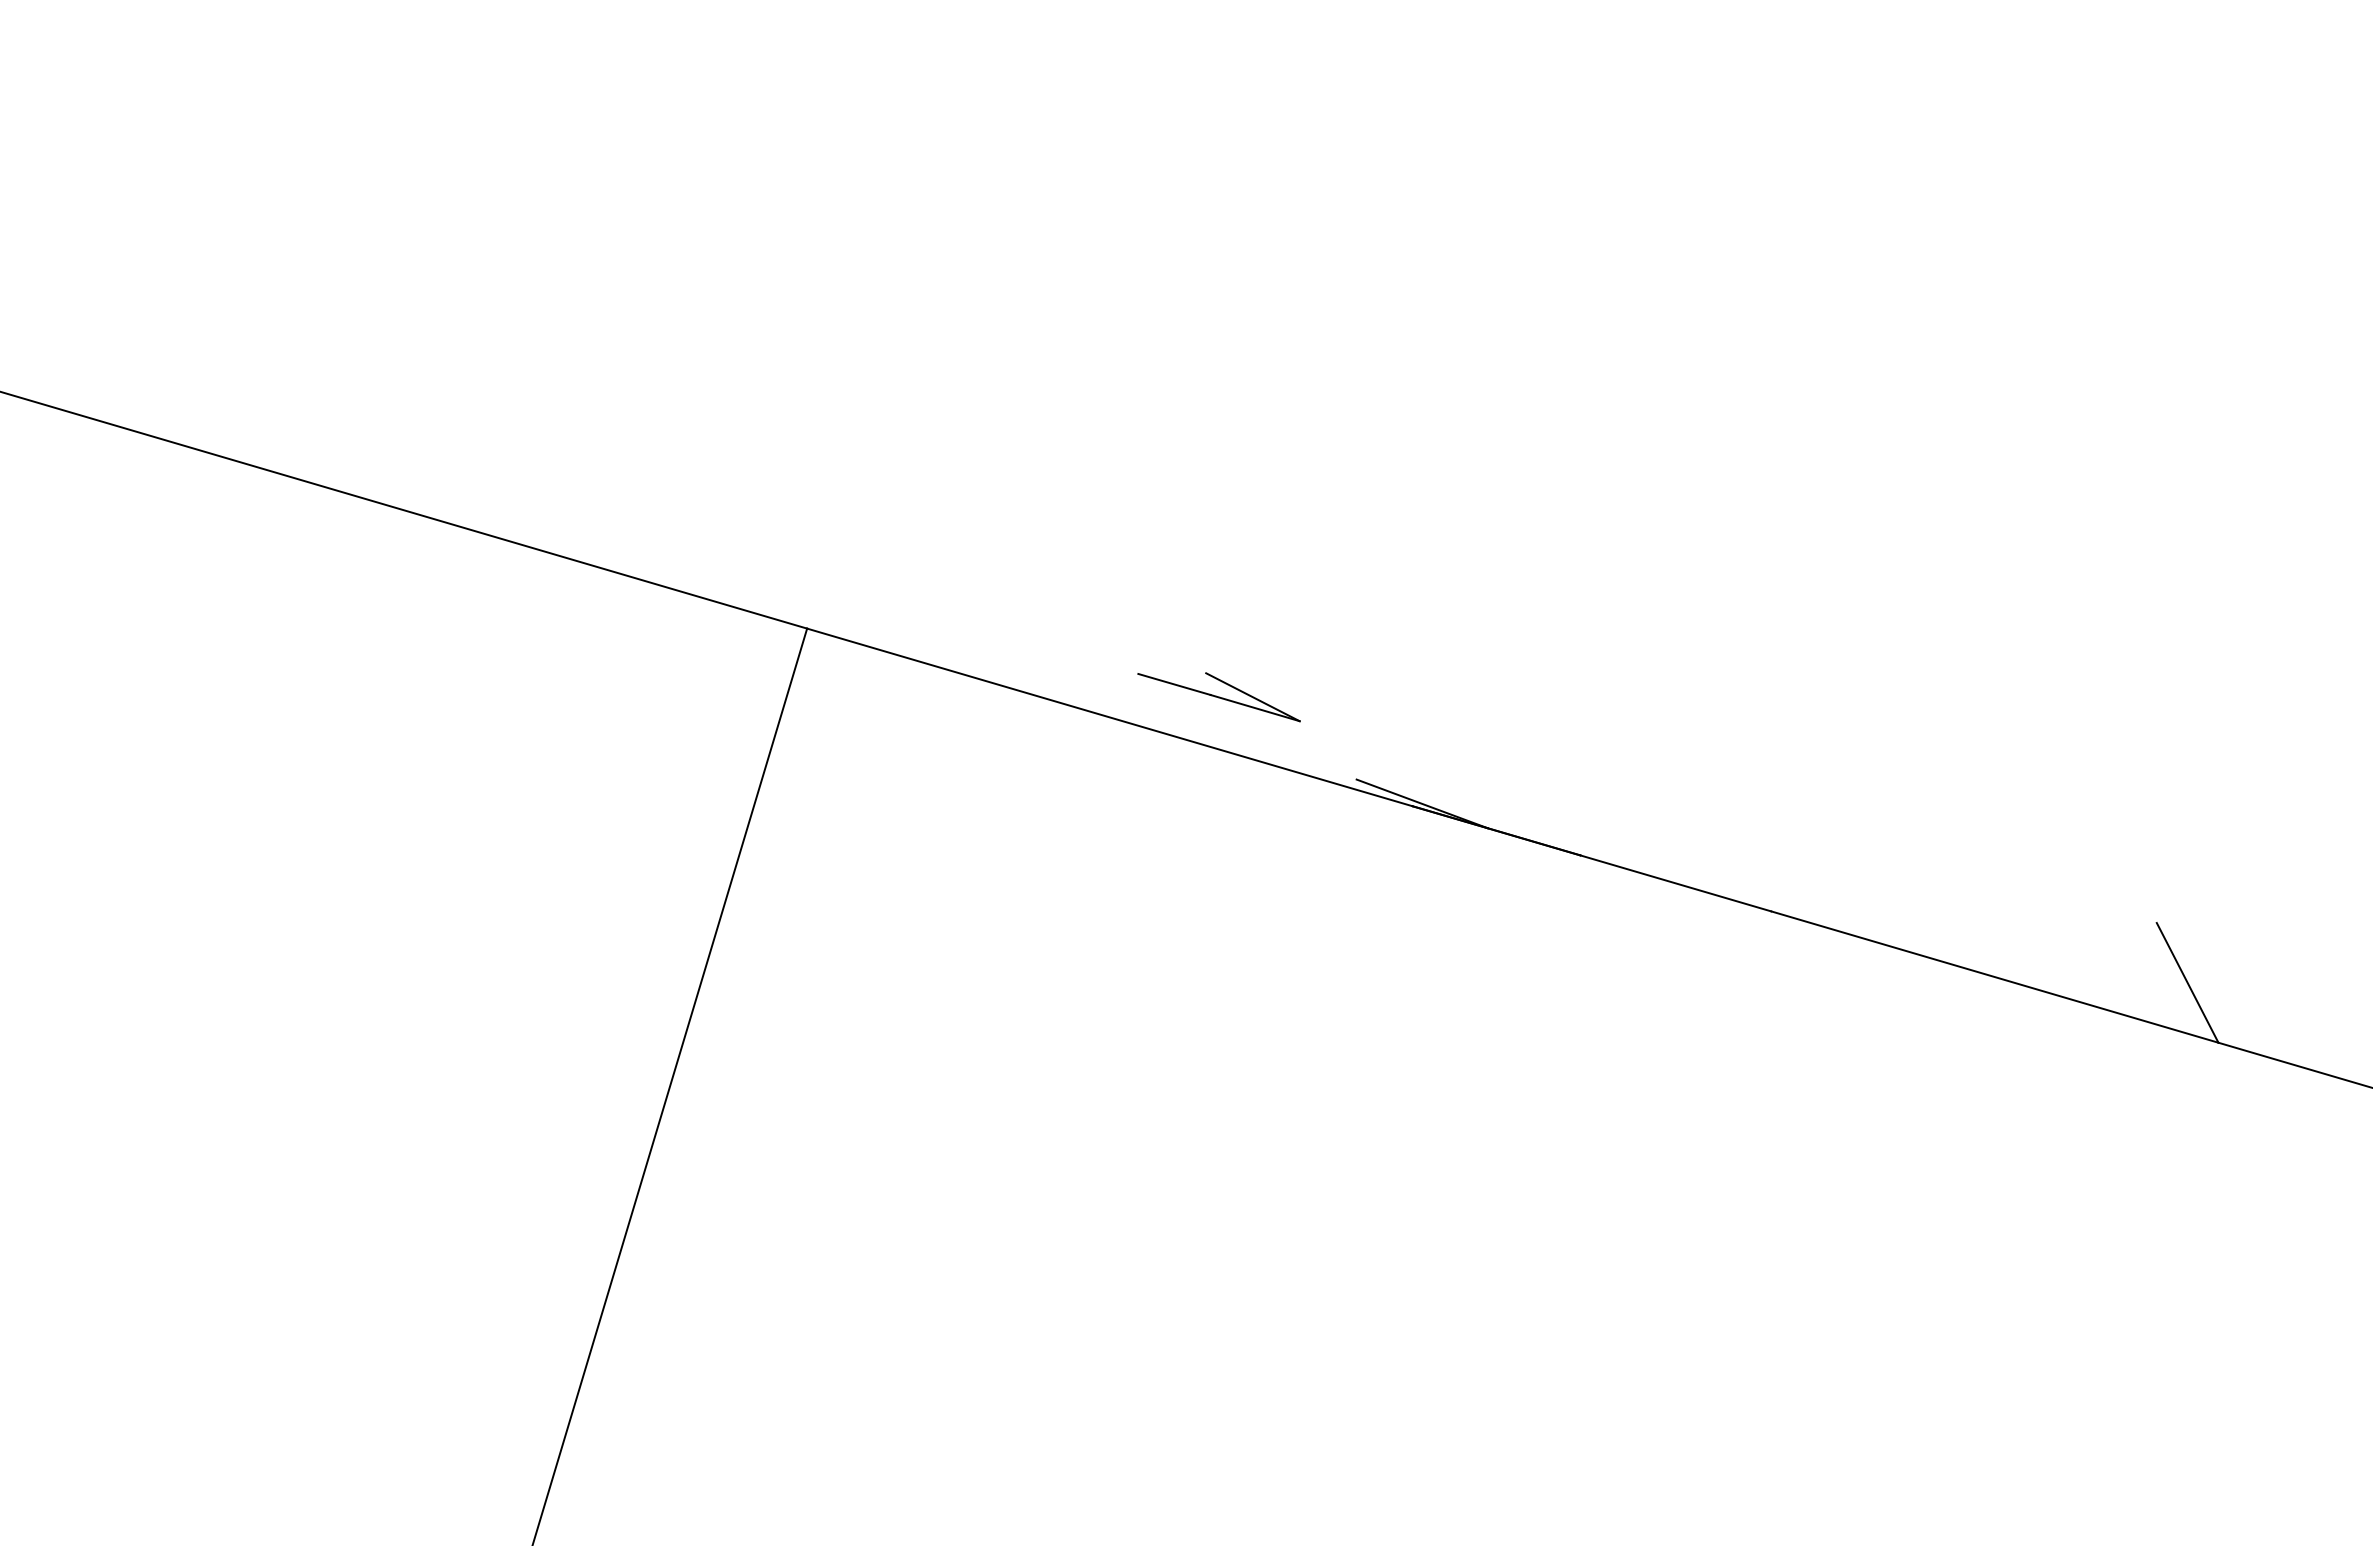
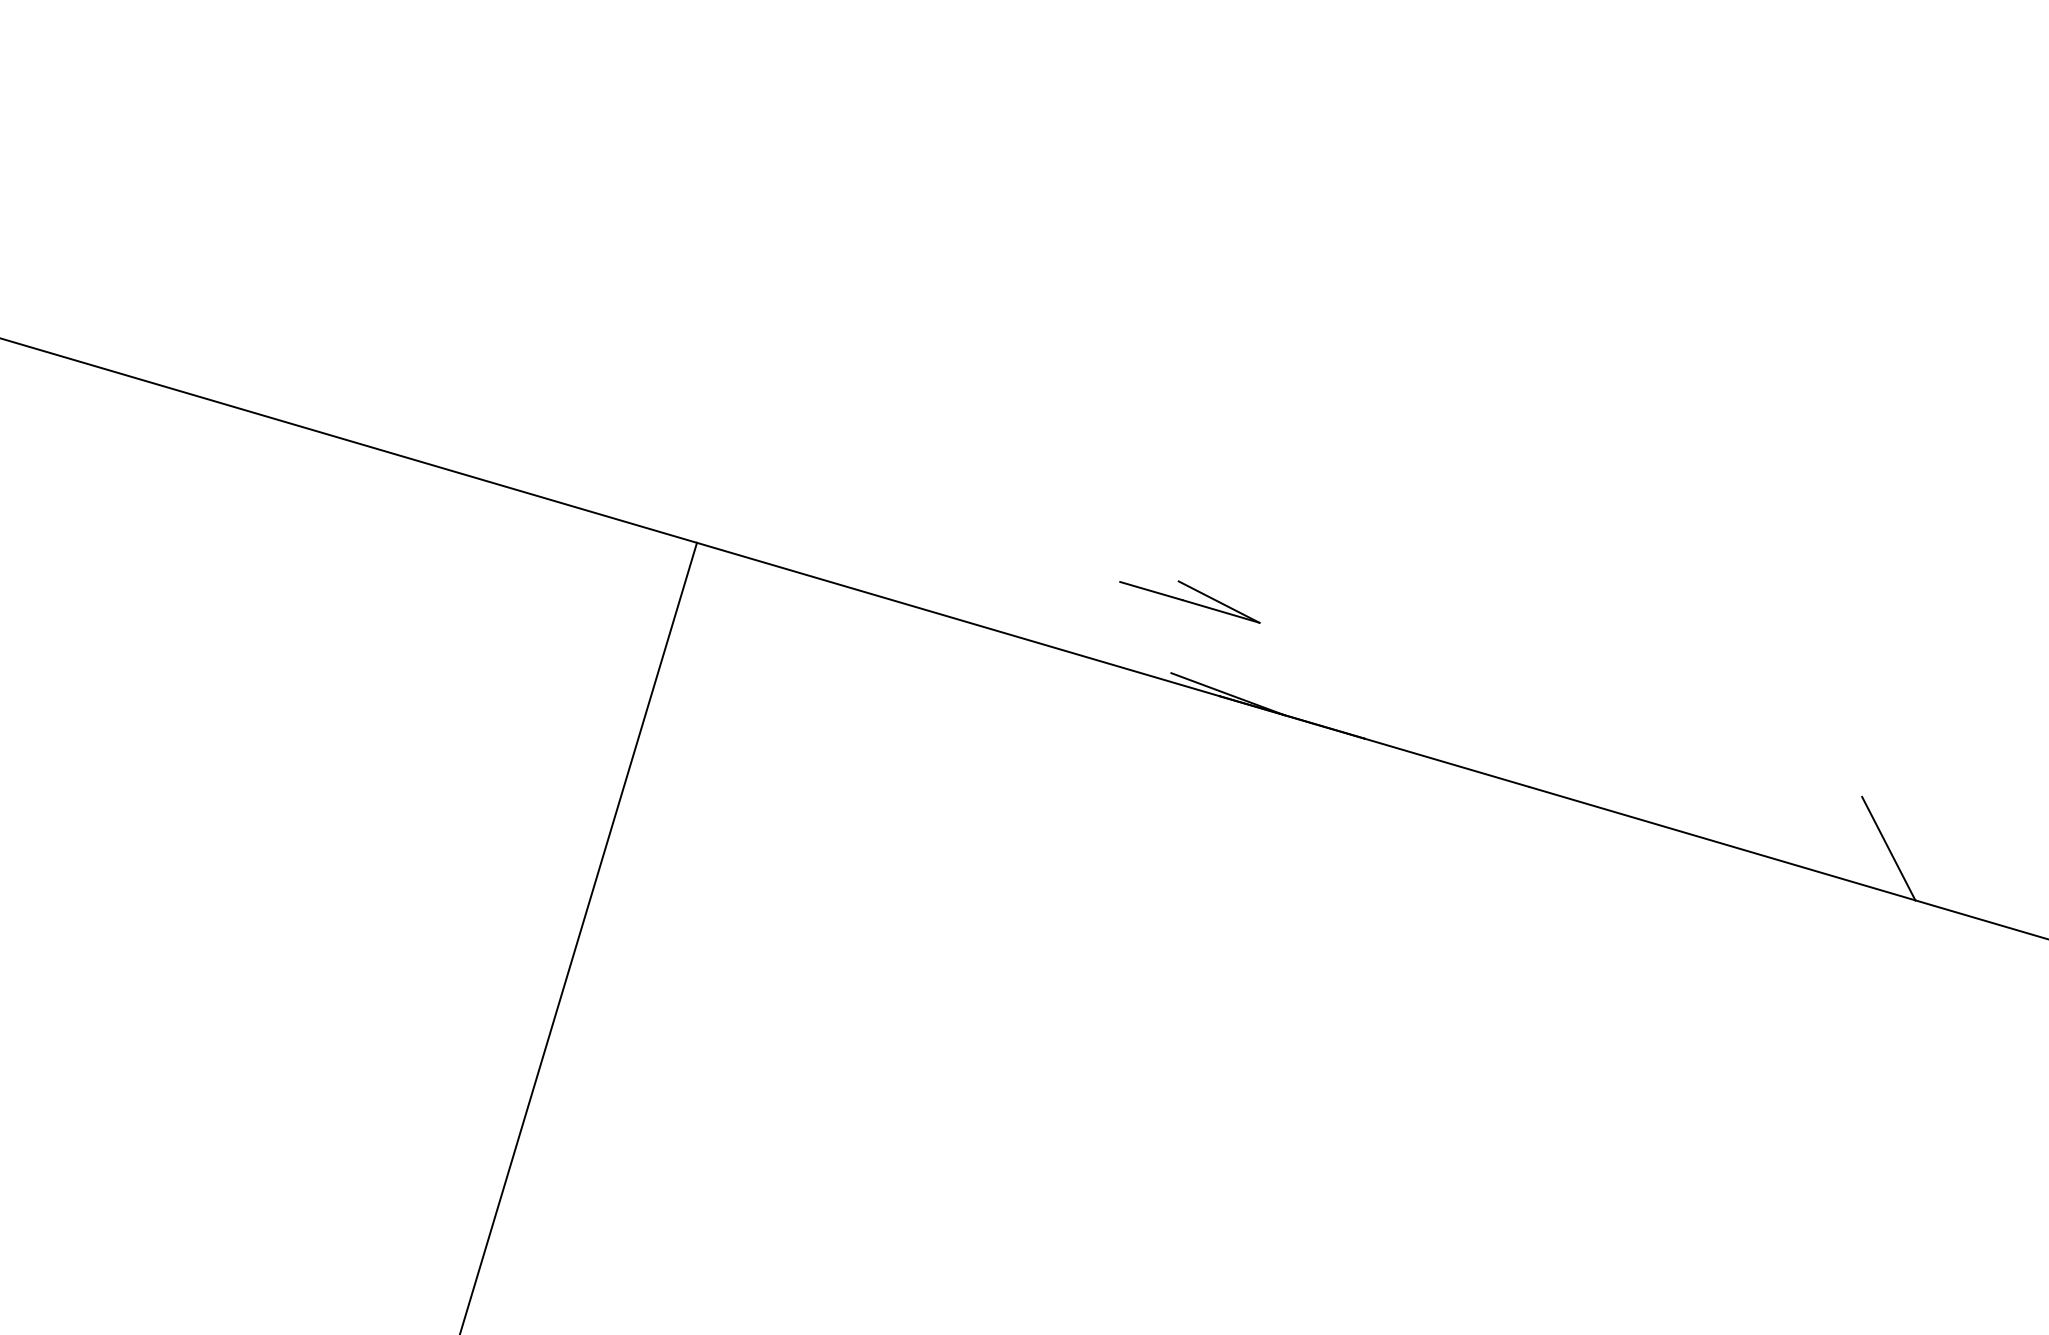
part: (1218, 697) -> (1189, 602), moved

